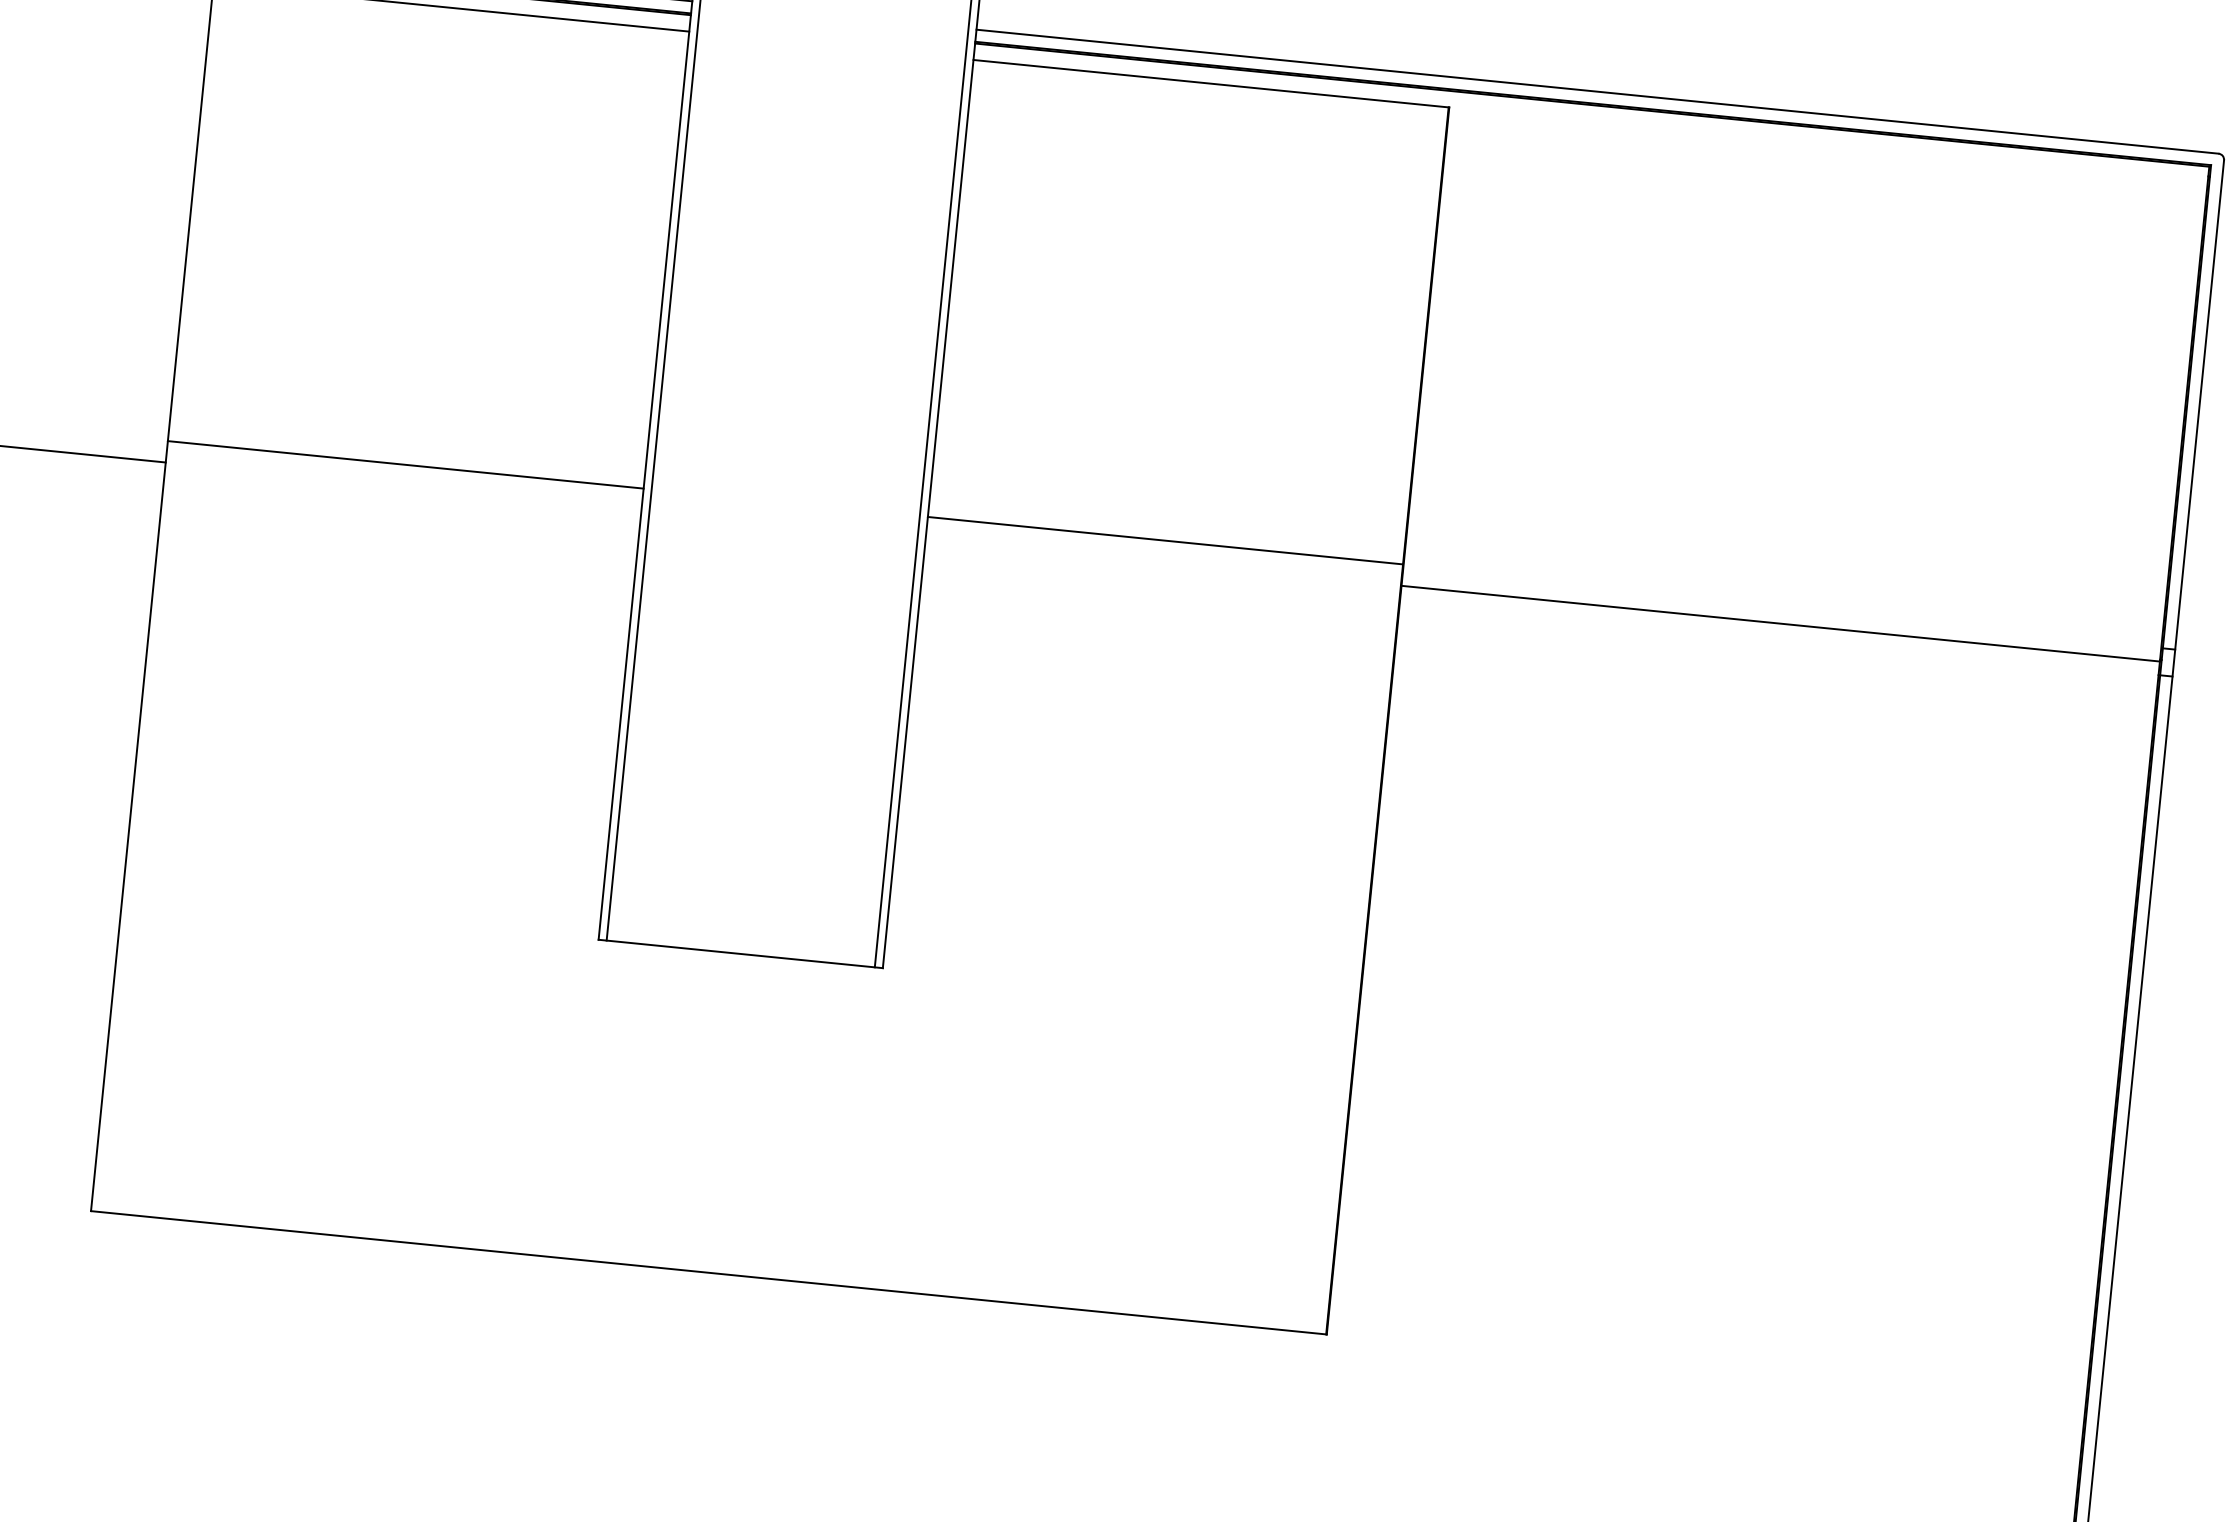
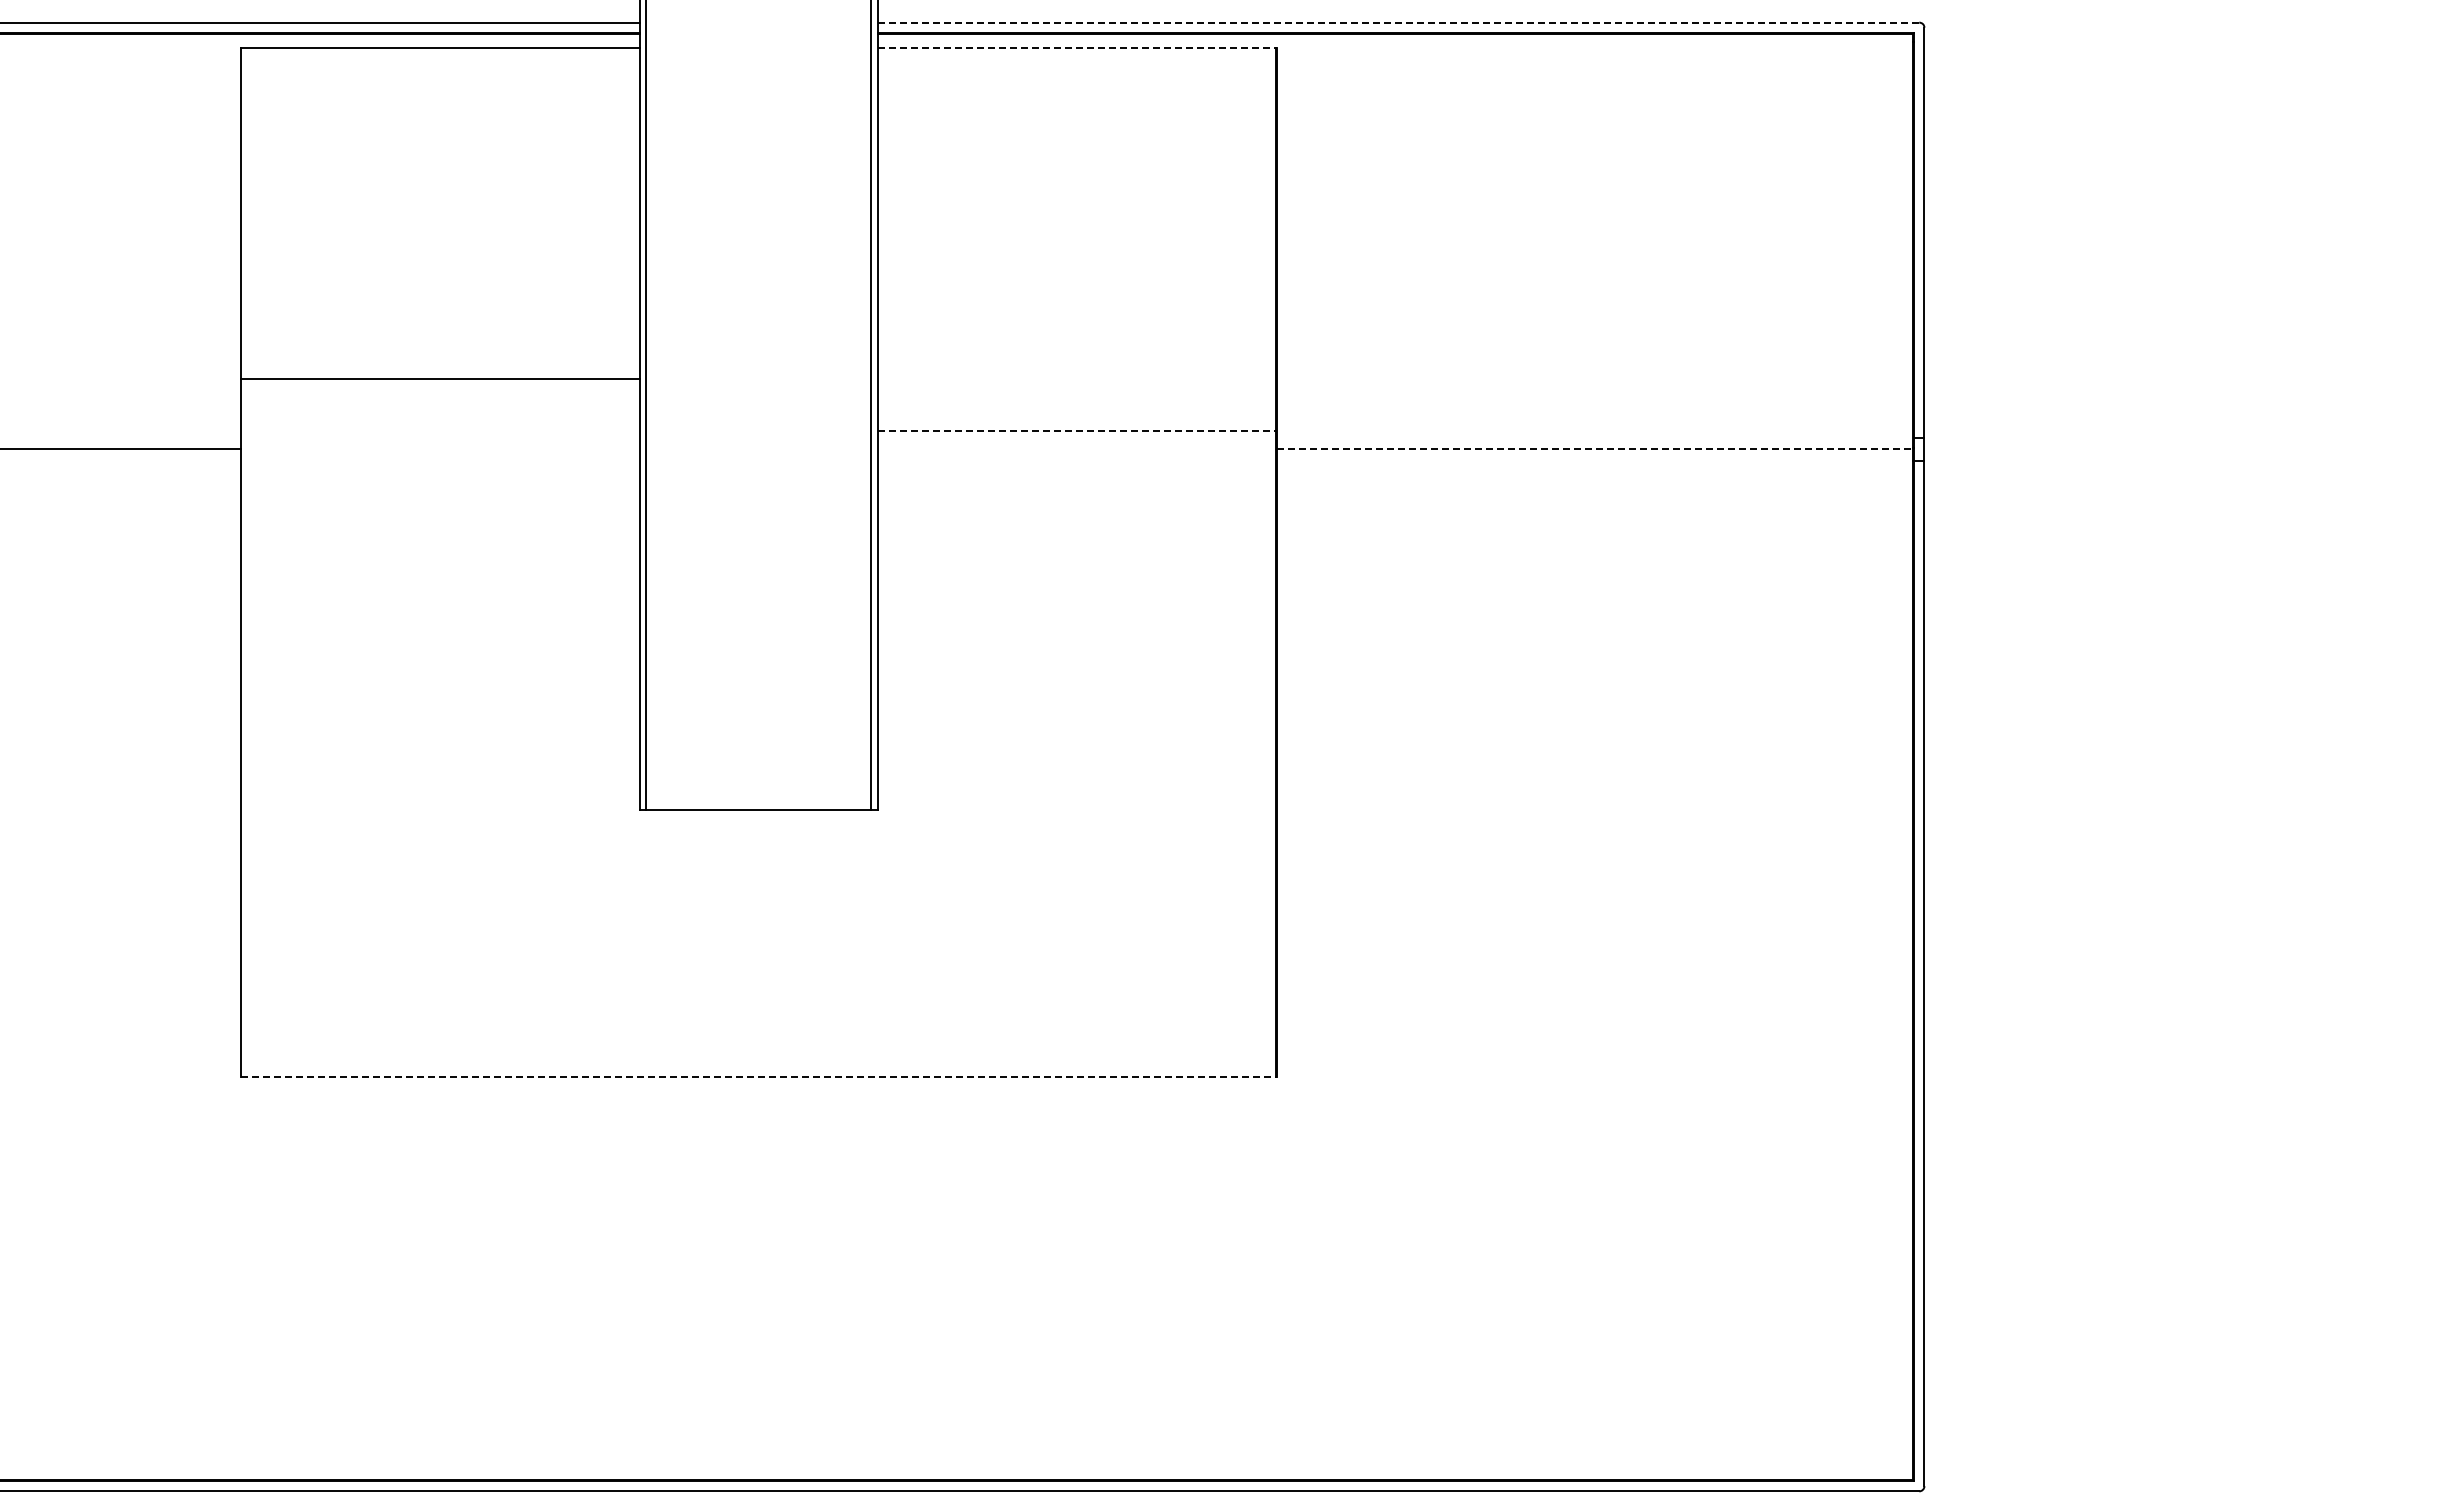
line: (1211, 84) -> (1077, 48), solid -> dashed
line: (1597, 91) -> (1398, 22), solid -> dashed
line: (405, 465) -> (439, 379), moved
line: (1165, 541) -> (1077, 431), solid -> dashed
line: (1780, 624) -> (1594, 449), solid -> dashed
line: (709, 1272) -> (759, 1076), solid -> dashed

